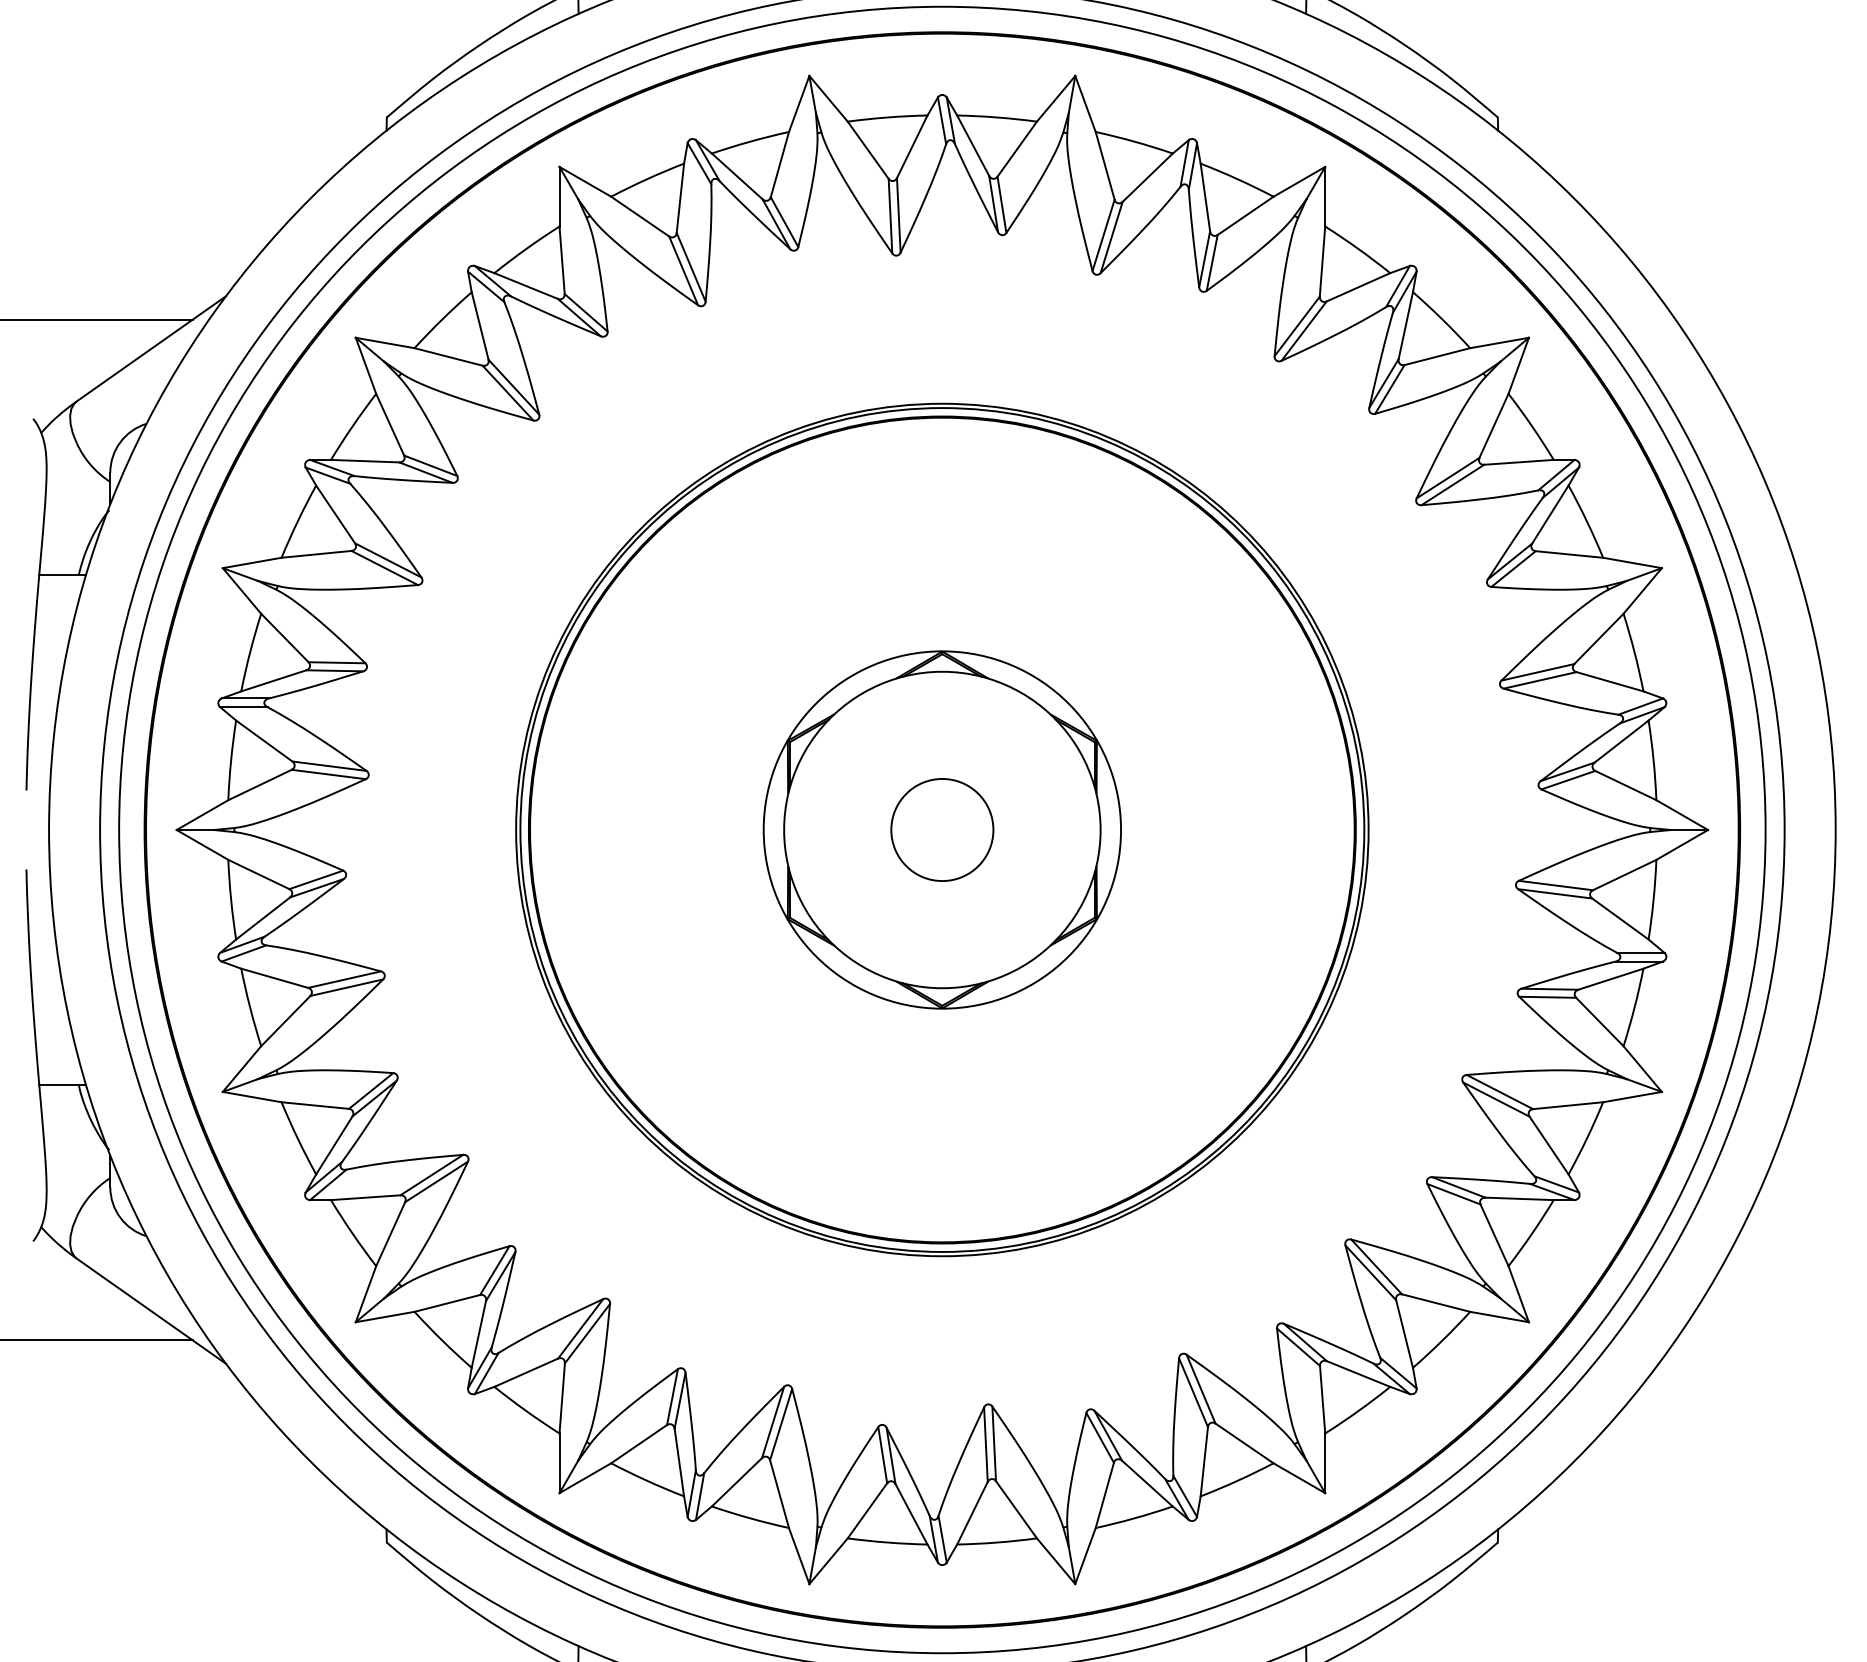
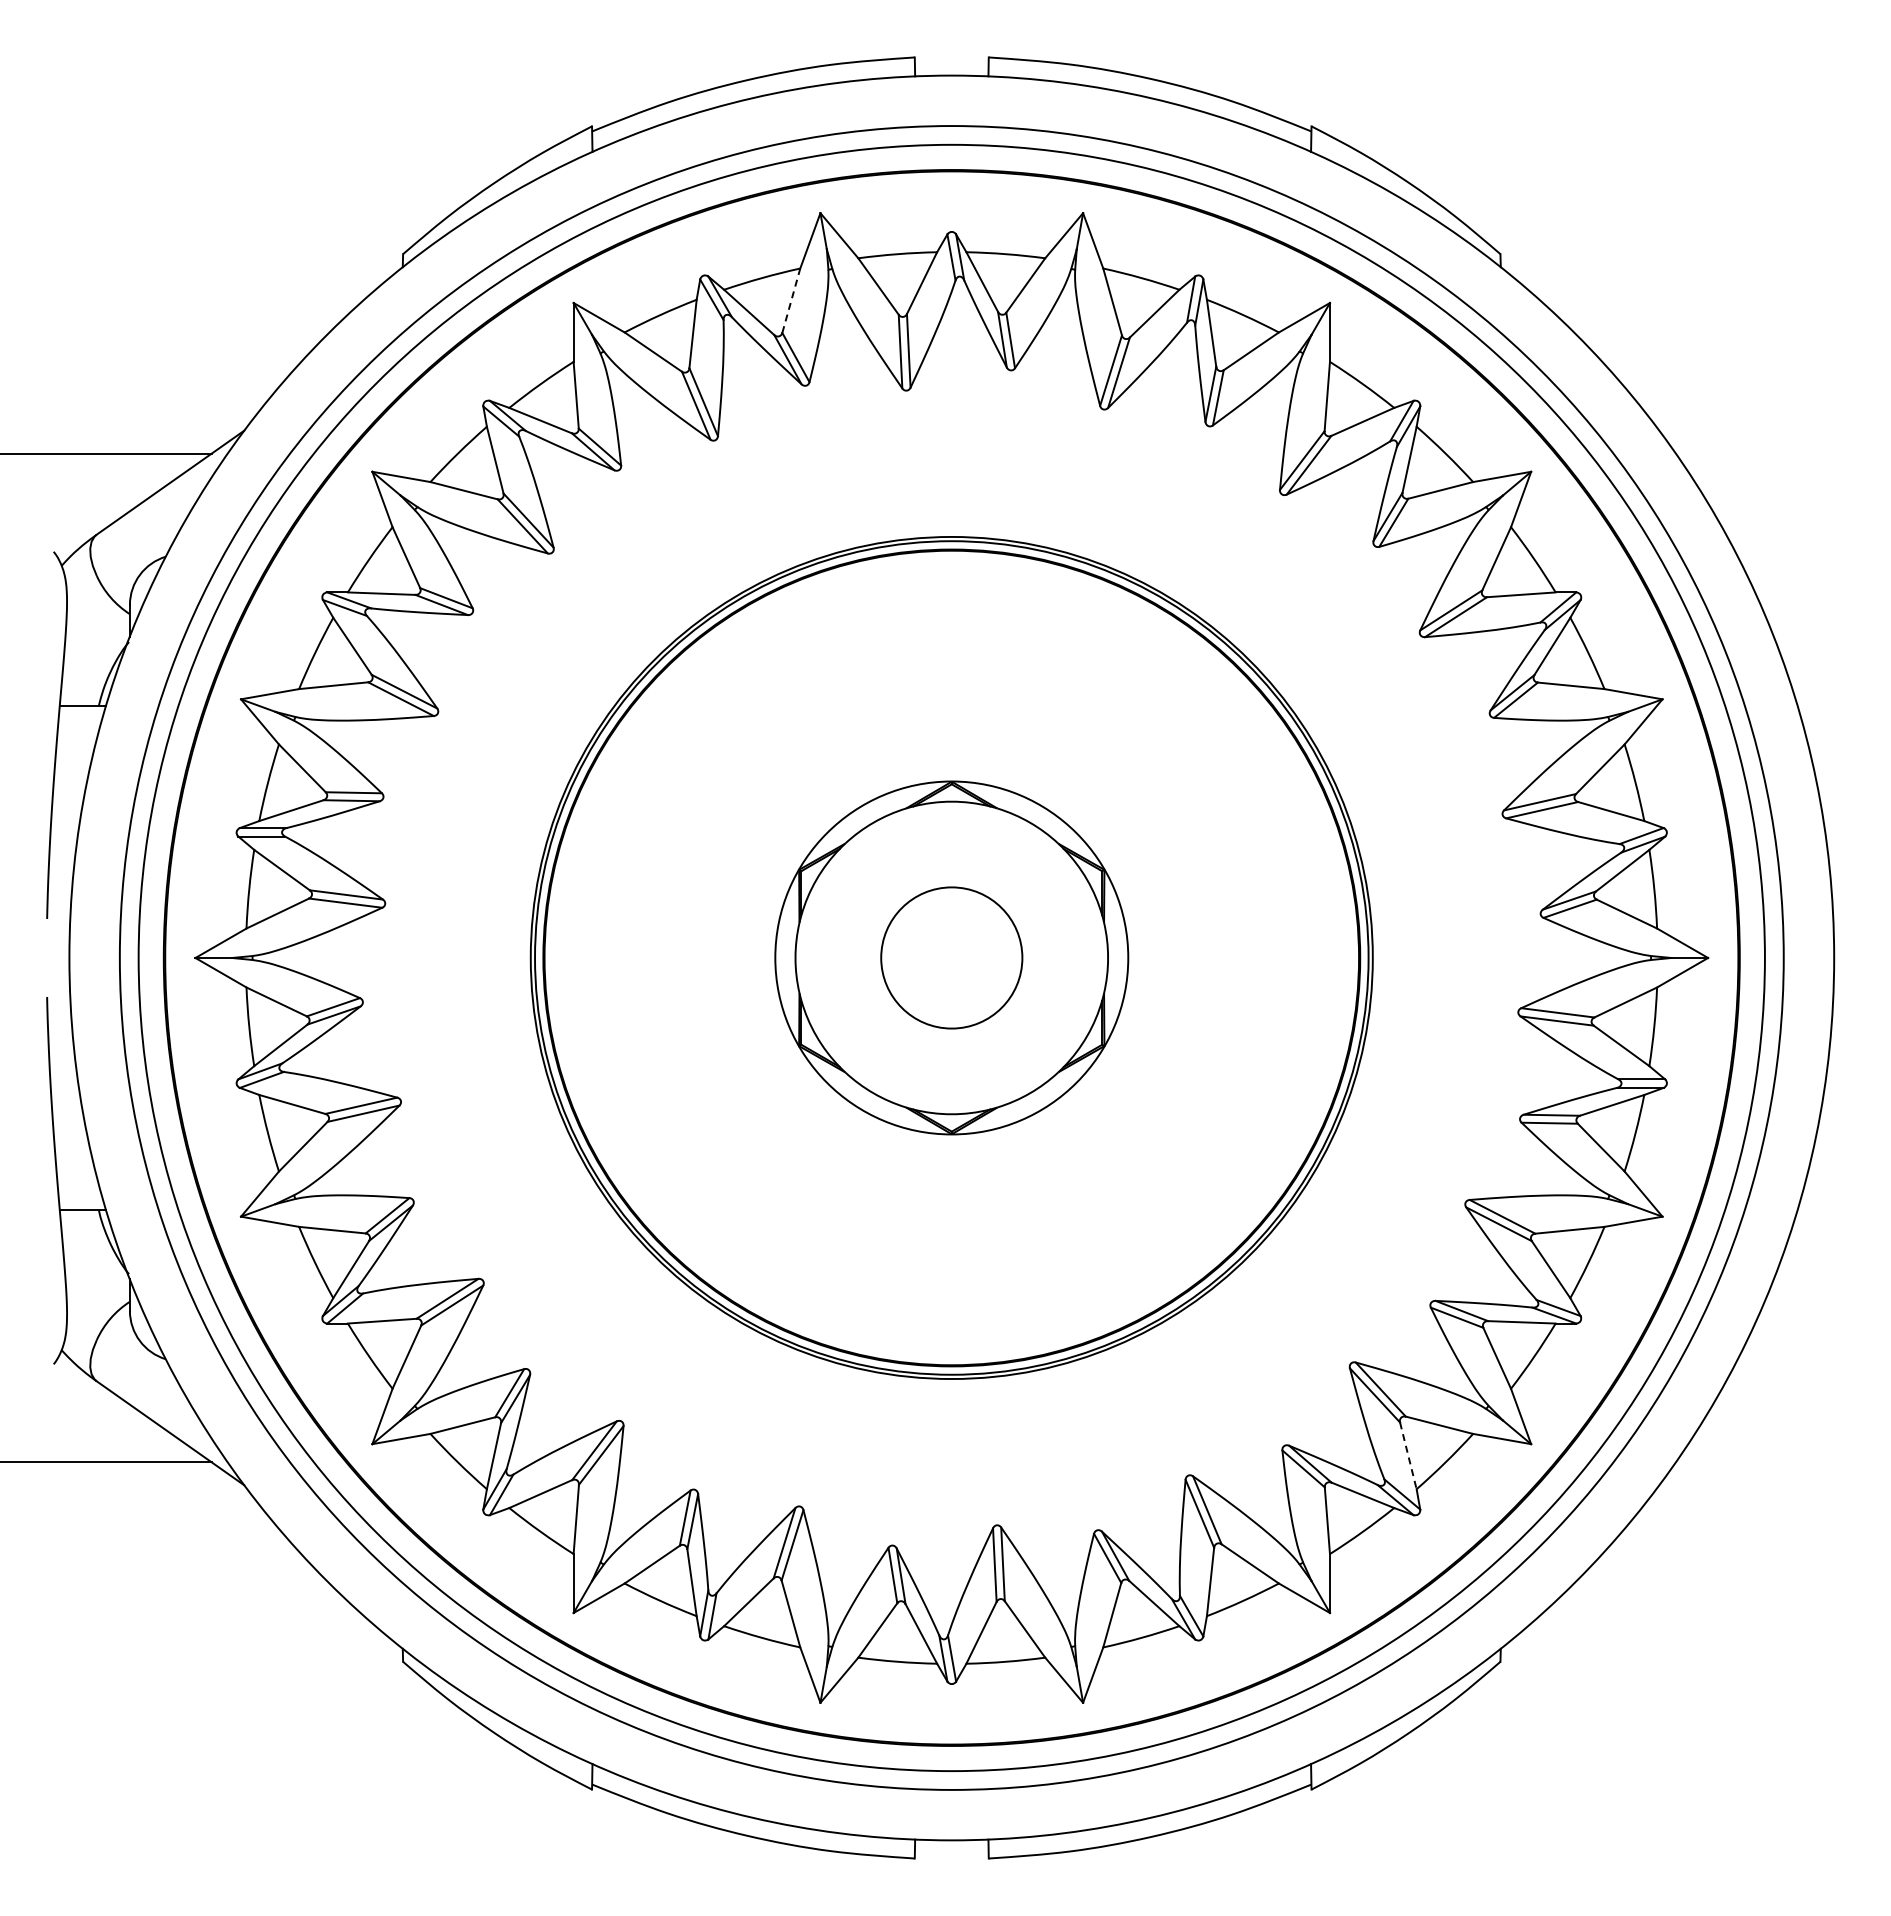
line: (780, 164) -> (791, 300), solid -> dashed
circle: (942, 829) -> (951, 957), size x1.4
line: (1404, 1334) -> (1408, 1456), solid -> dashed

